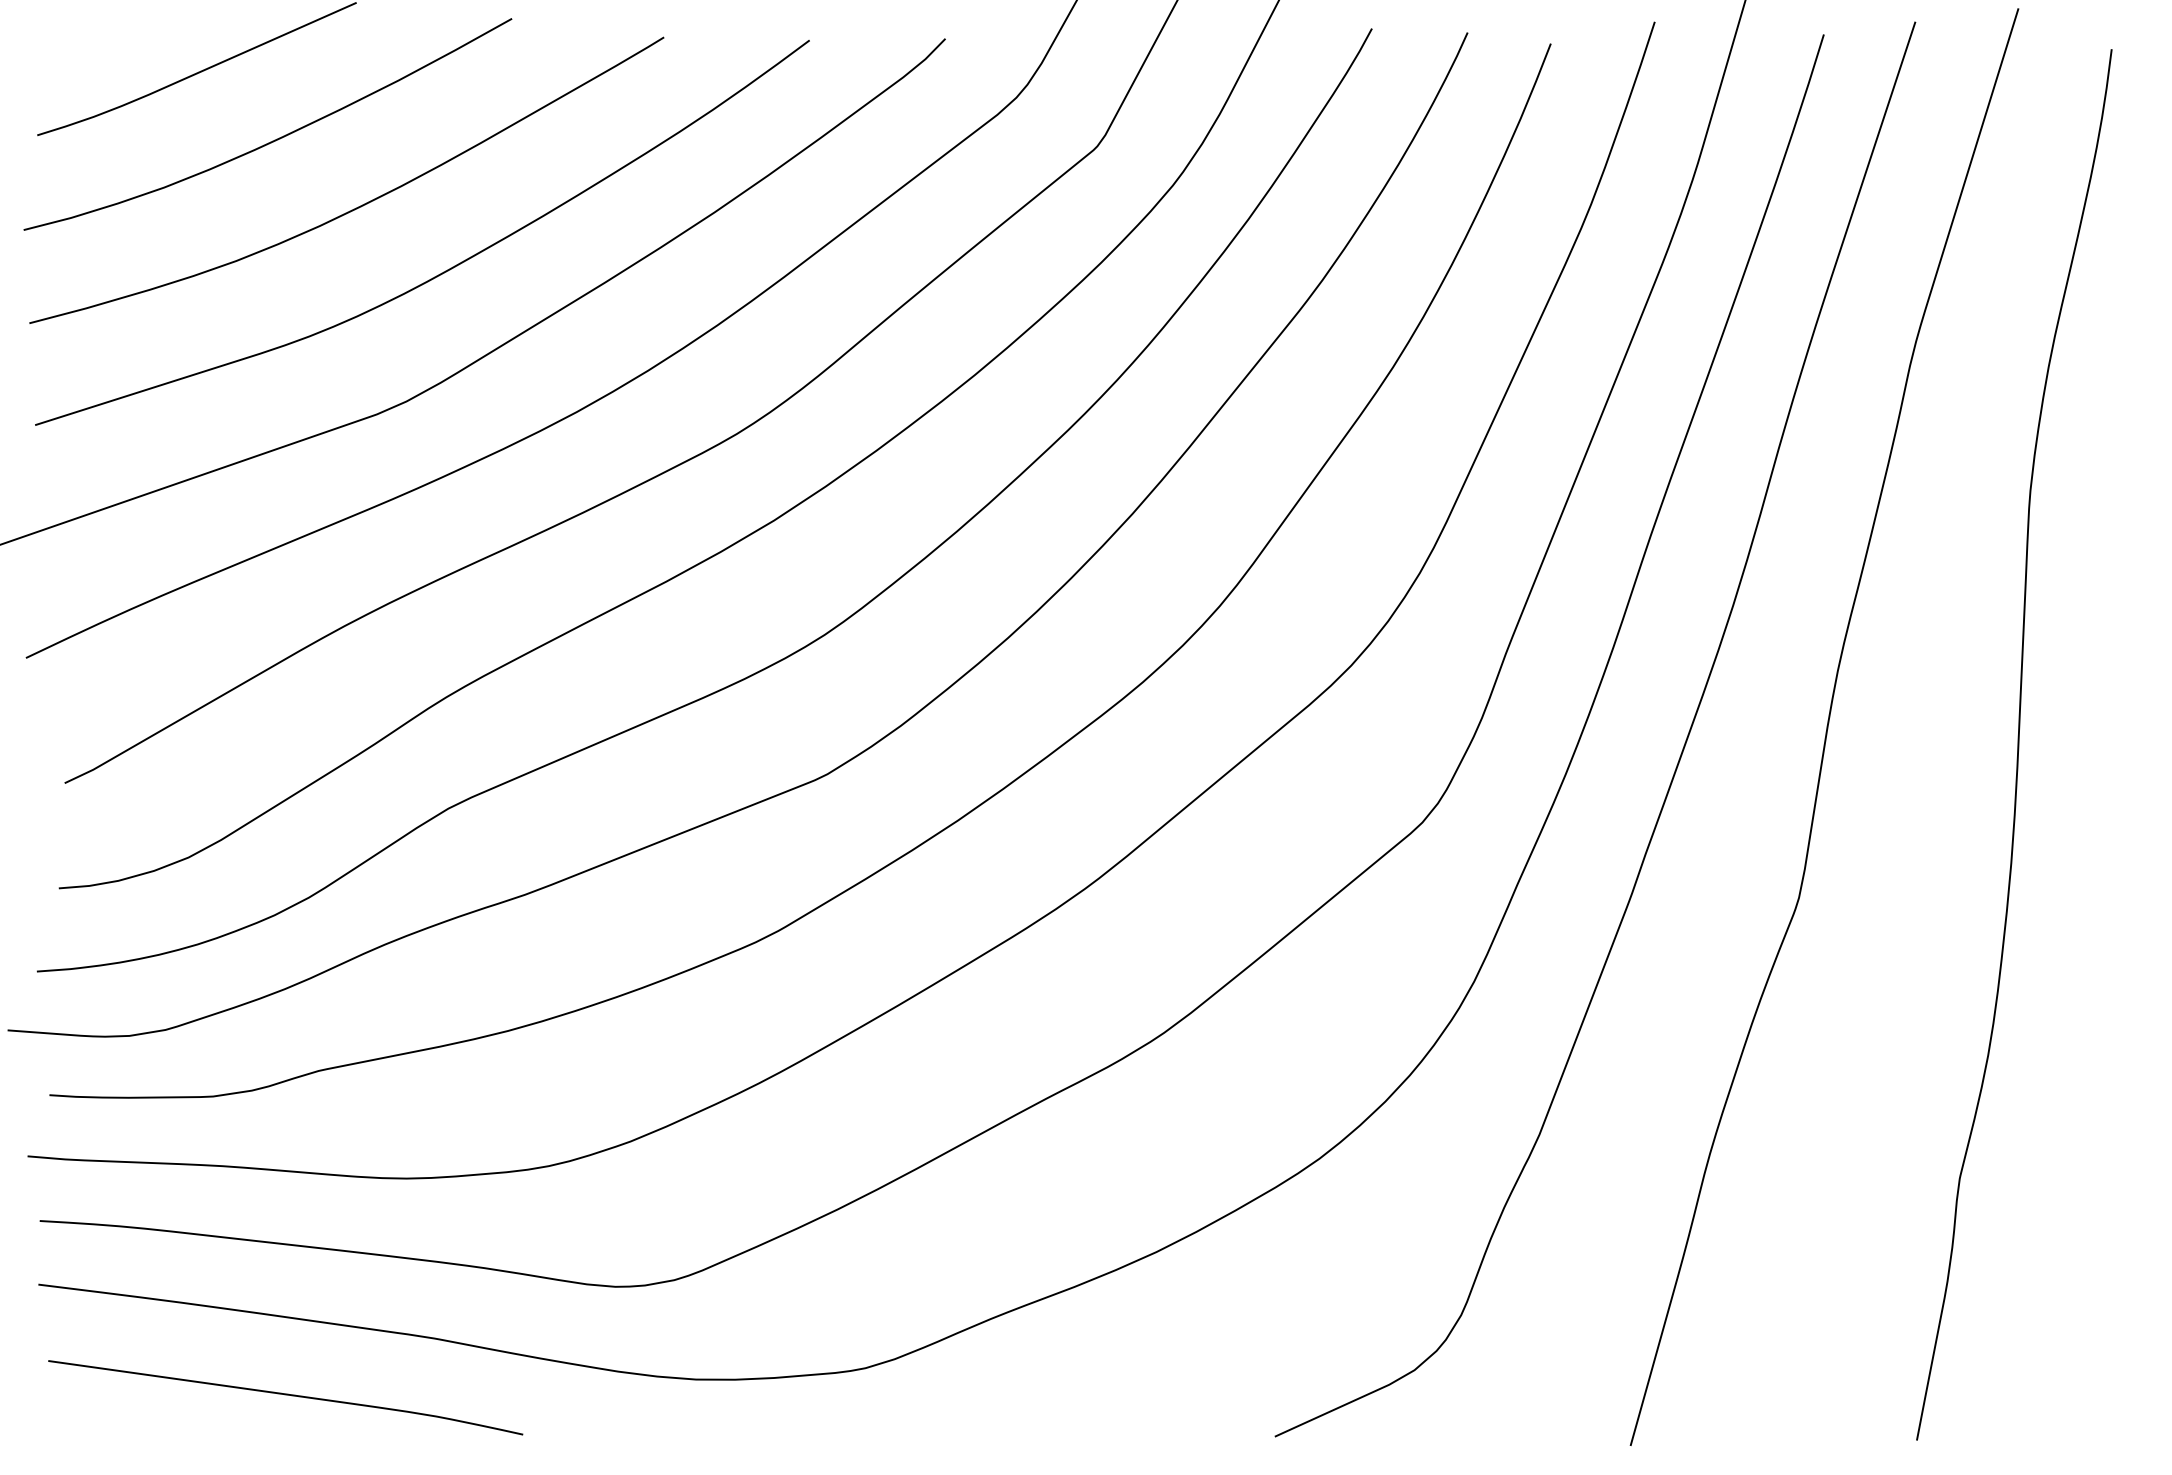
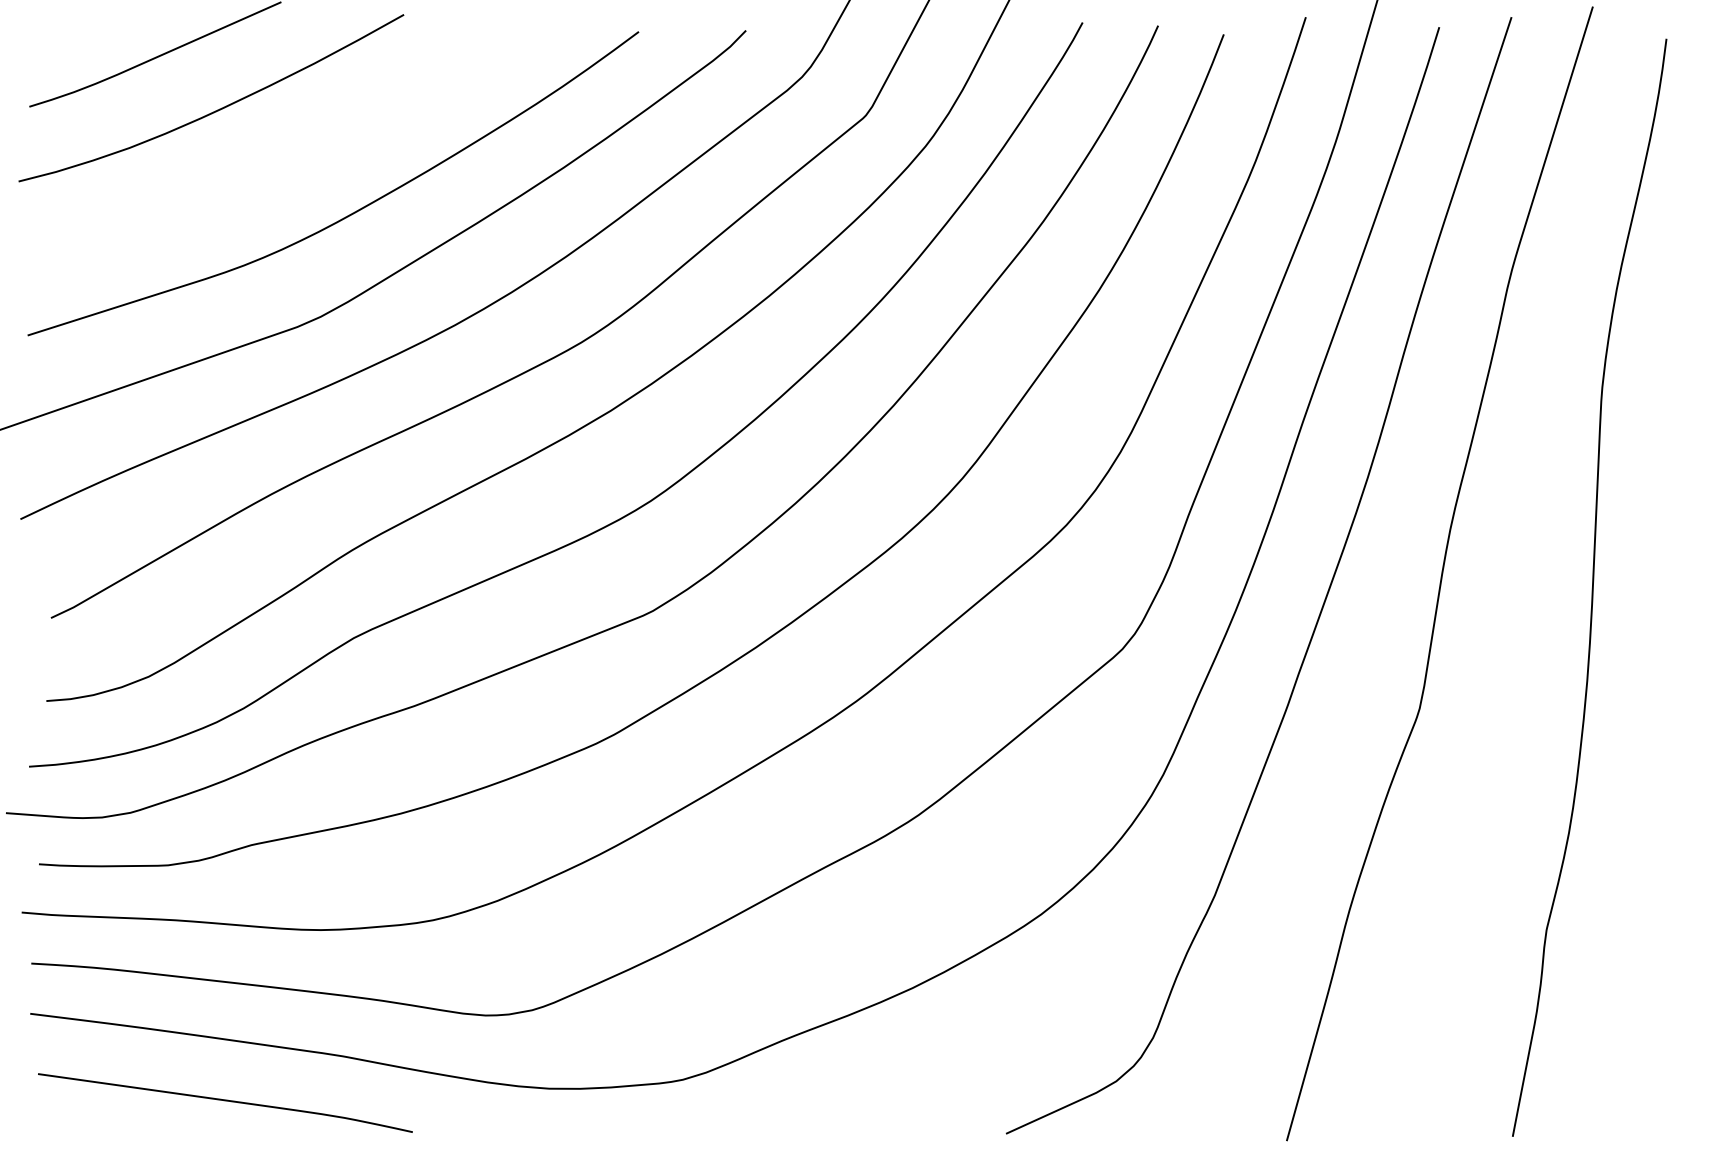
curve: (360, 205) -> (284, 162), removed

